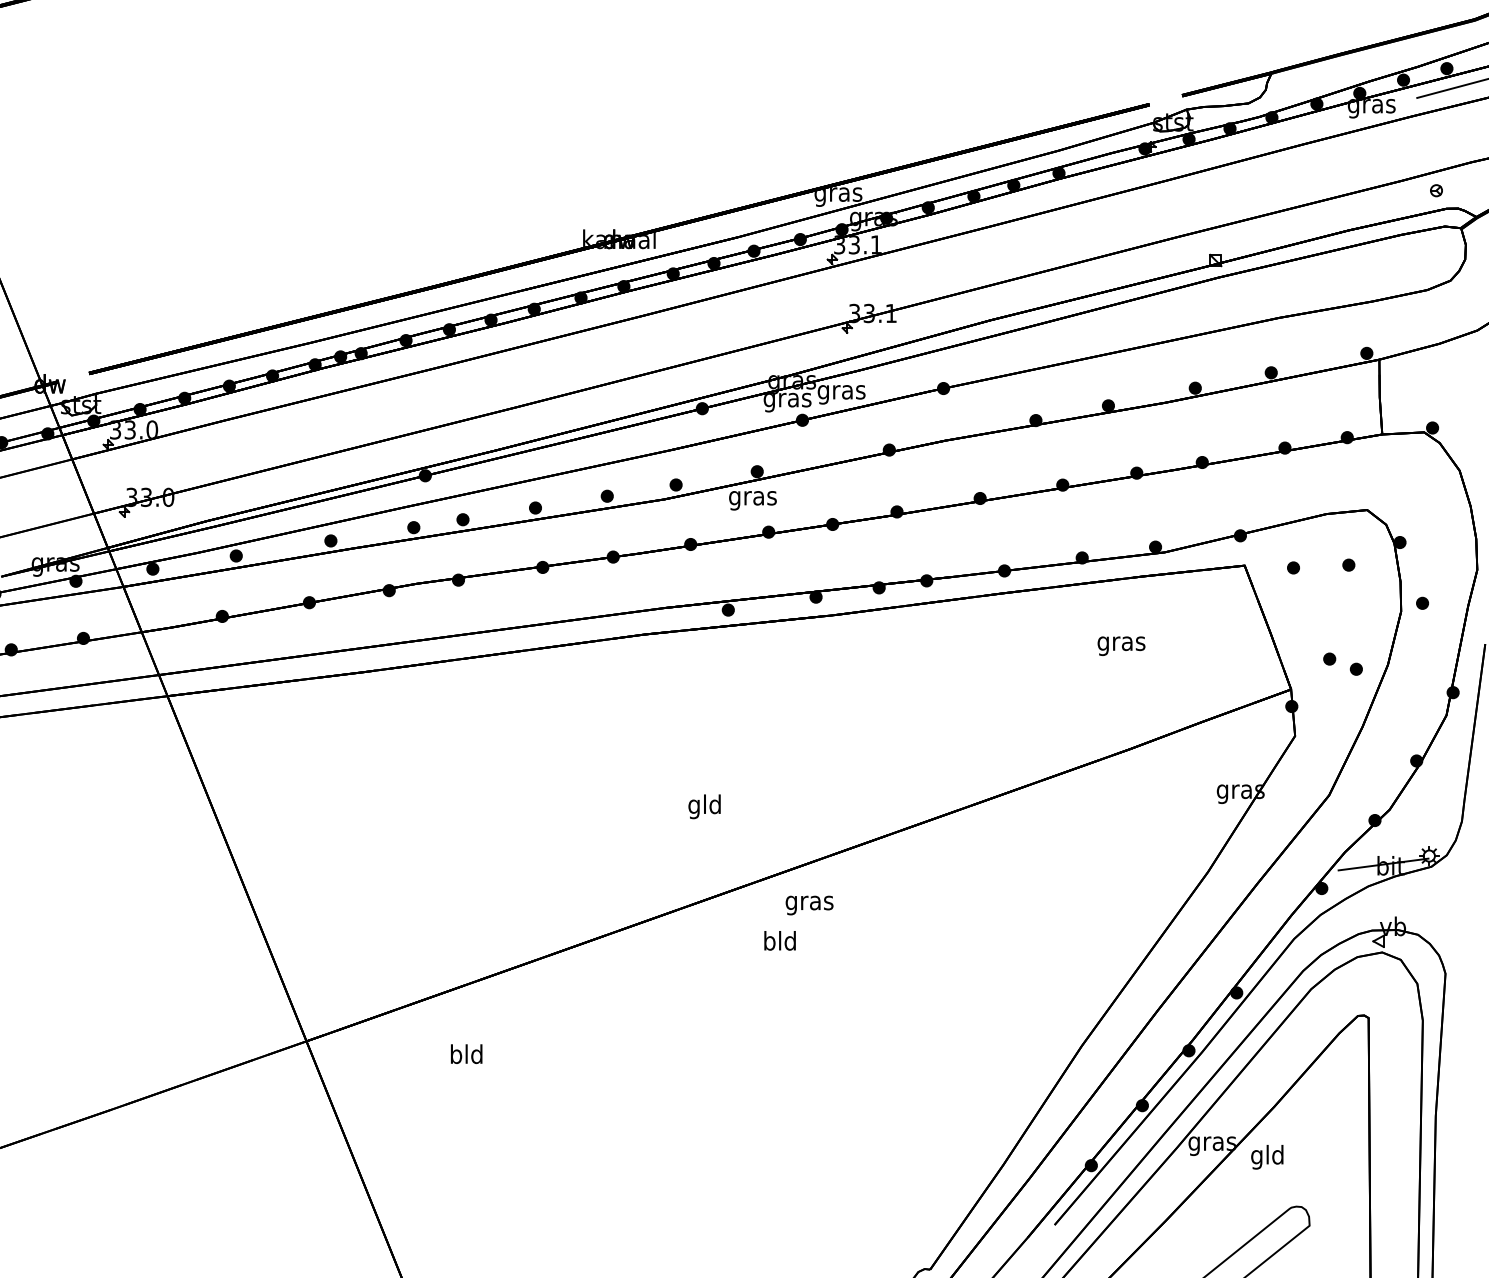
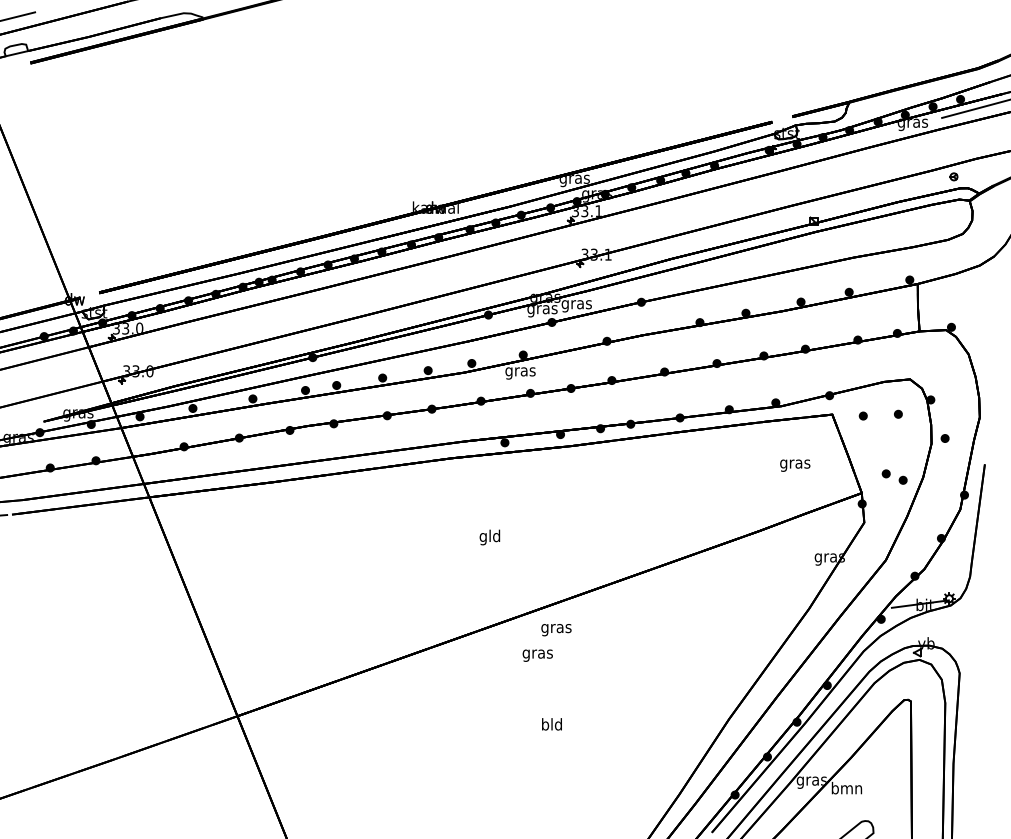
text: (1121, 645) -> (795, 465), moved
text: (703, 806) -> (489, 537), moved
text: (779, 942) -> (537, 653), bld -> gras
text: (465, 1054) -> (551, 724), moved
text: (1267, 1156) -> (846, 789), gld -> bmn

